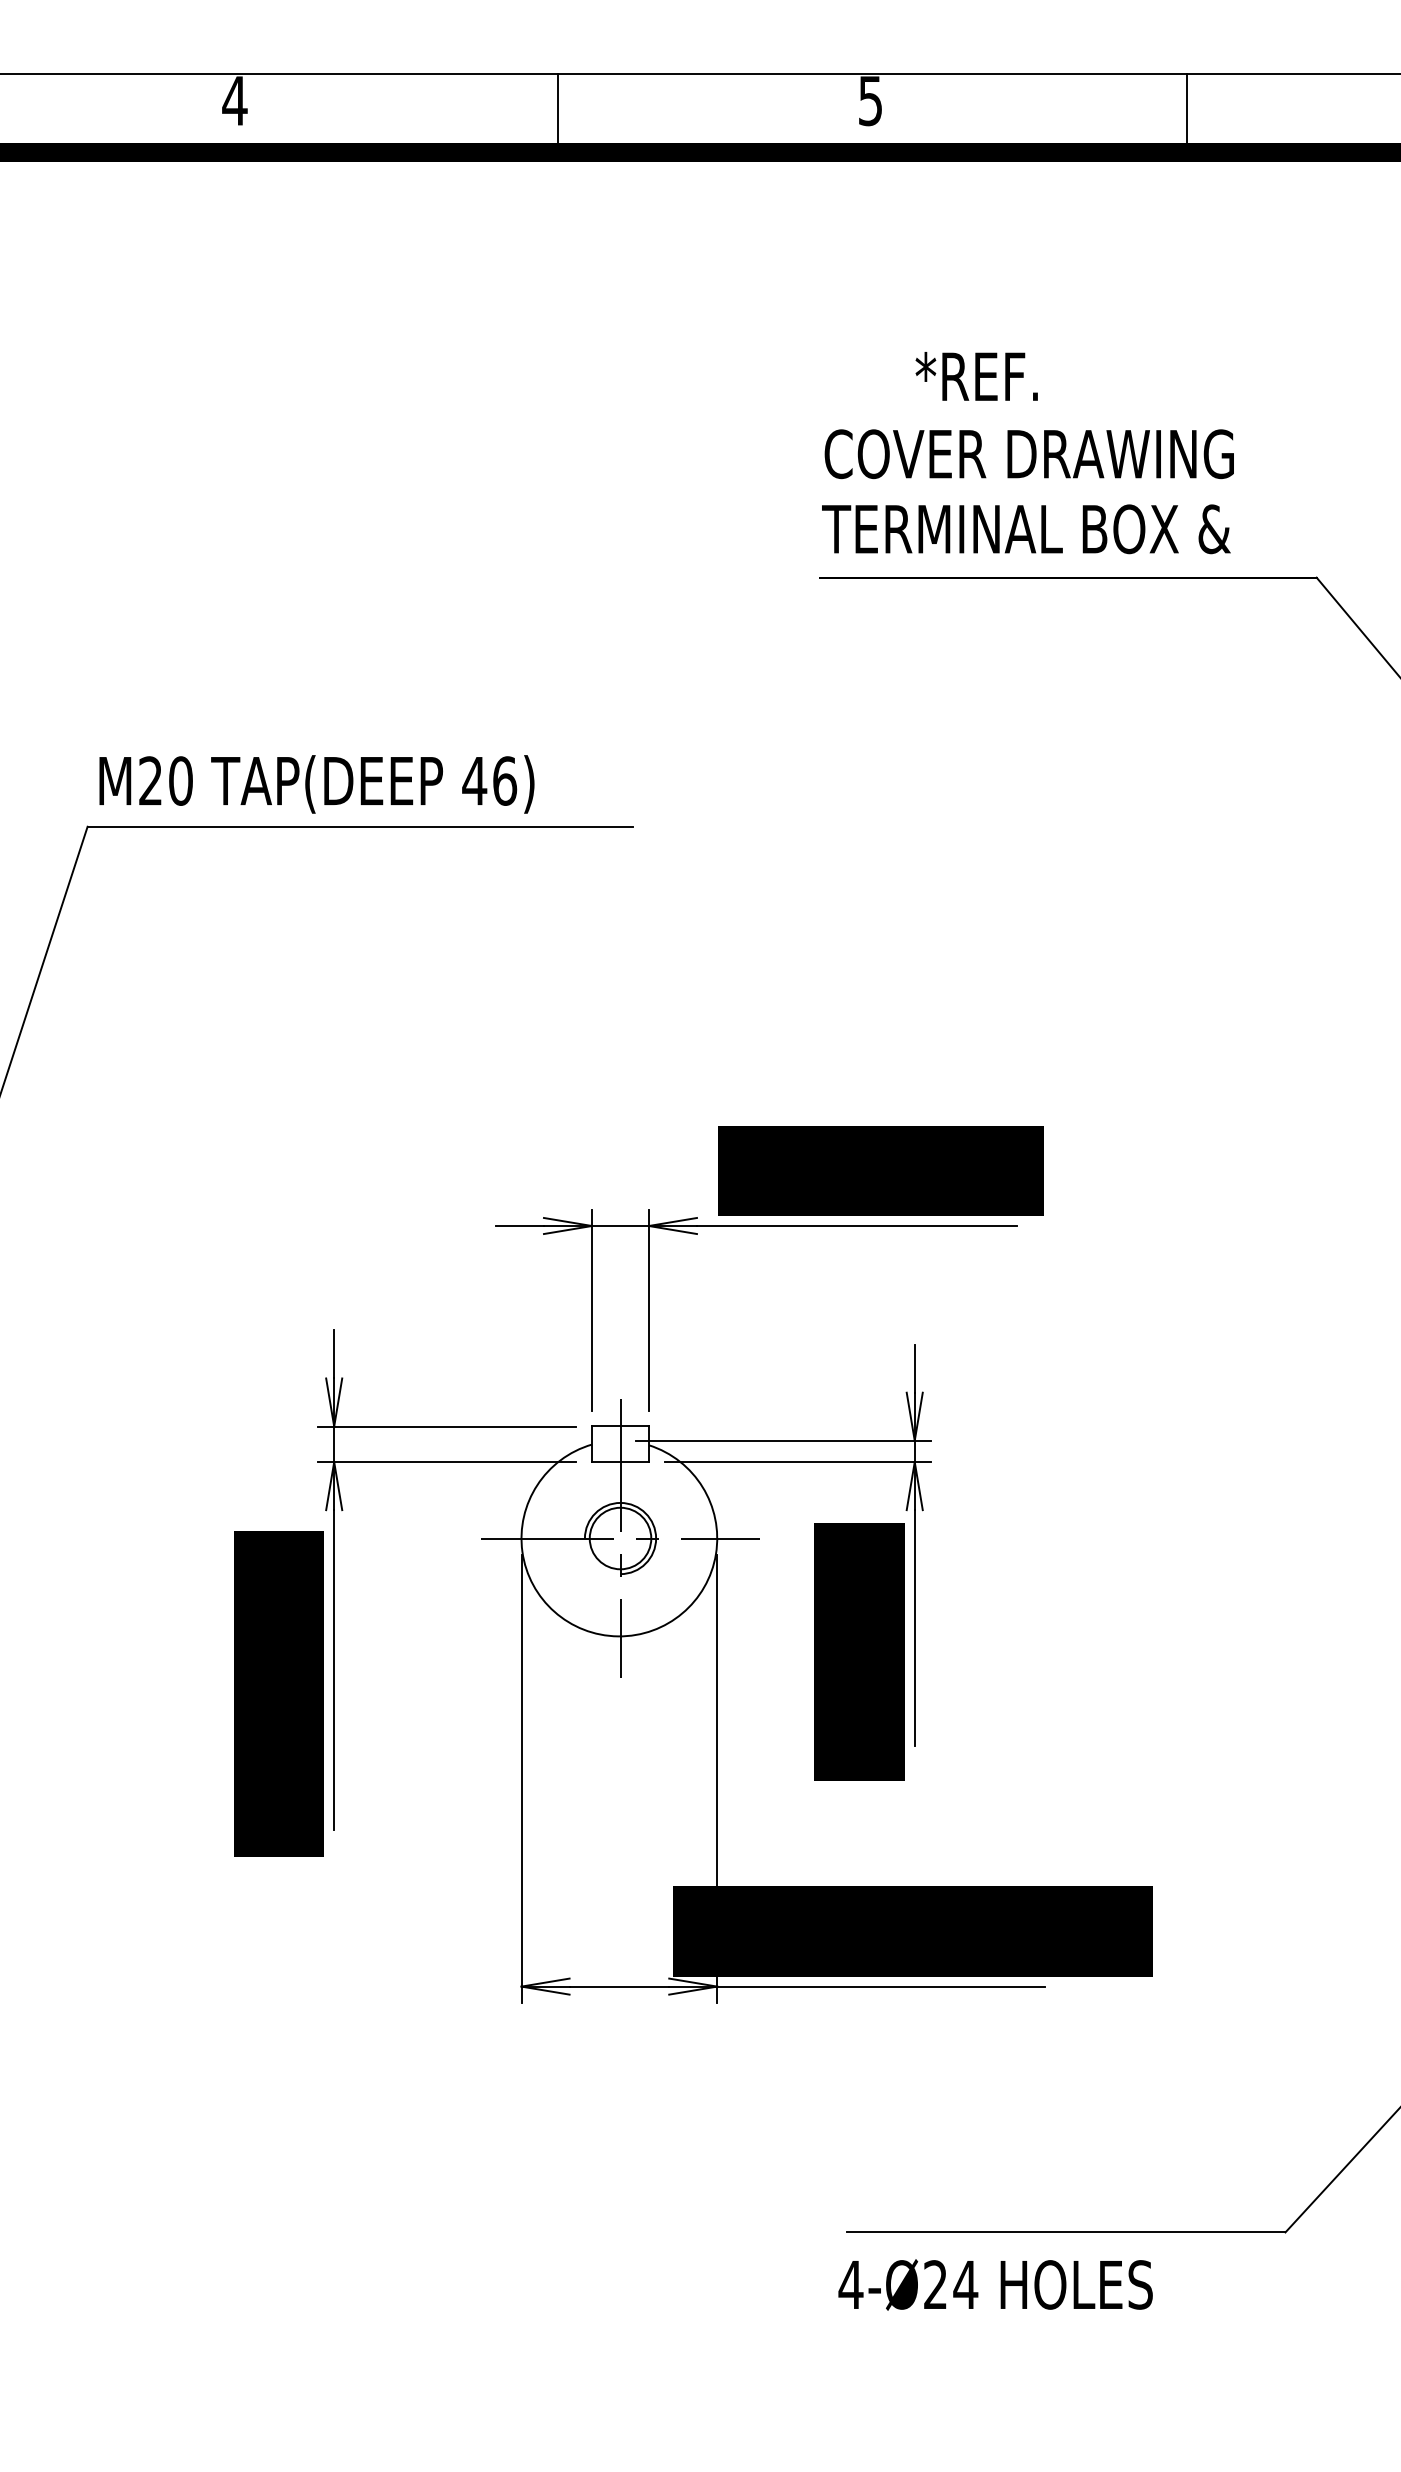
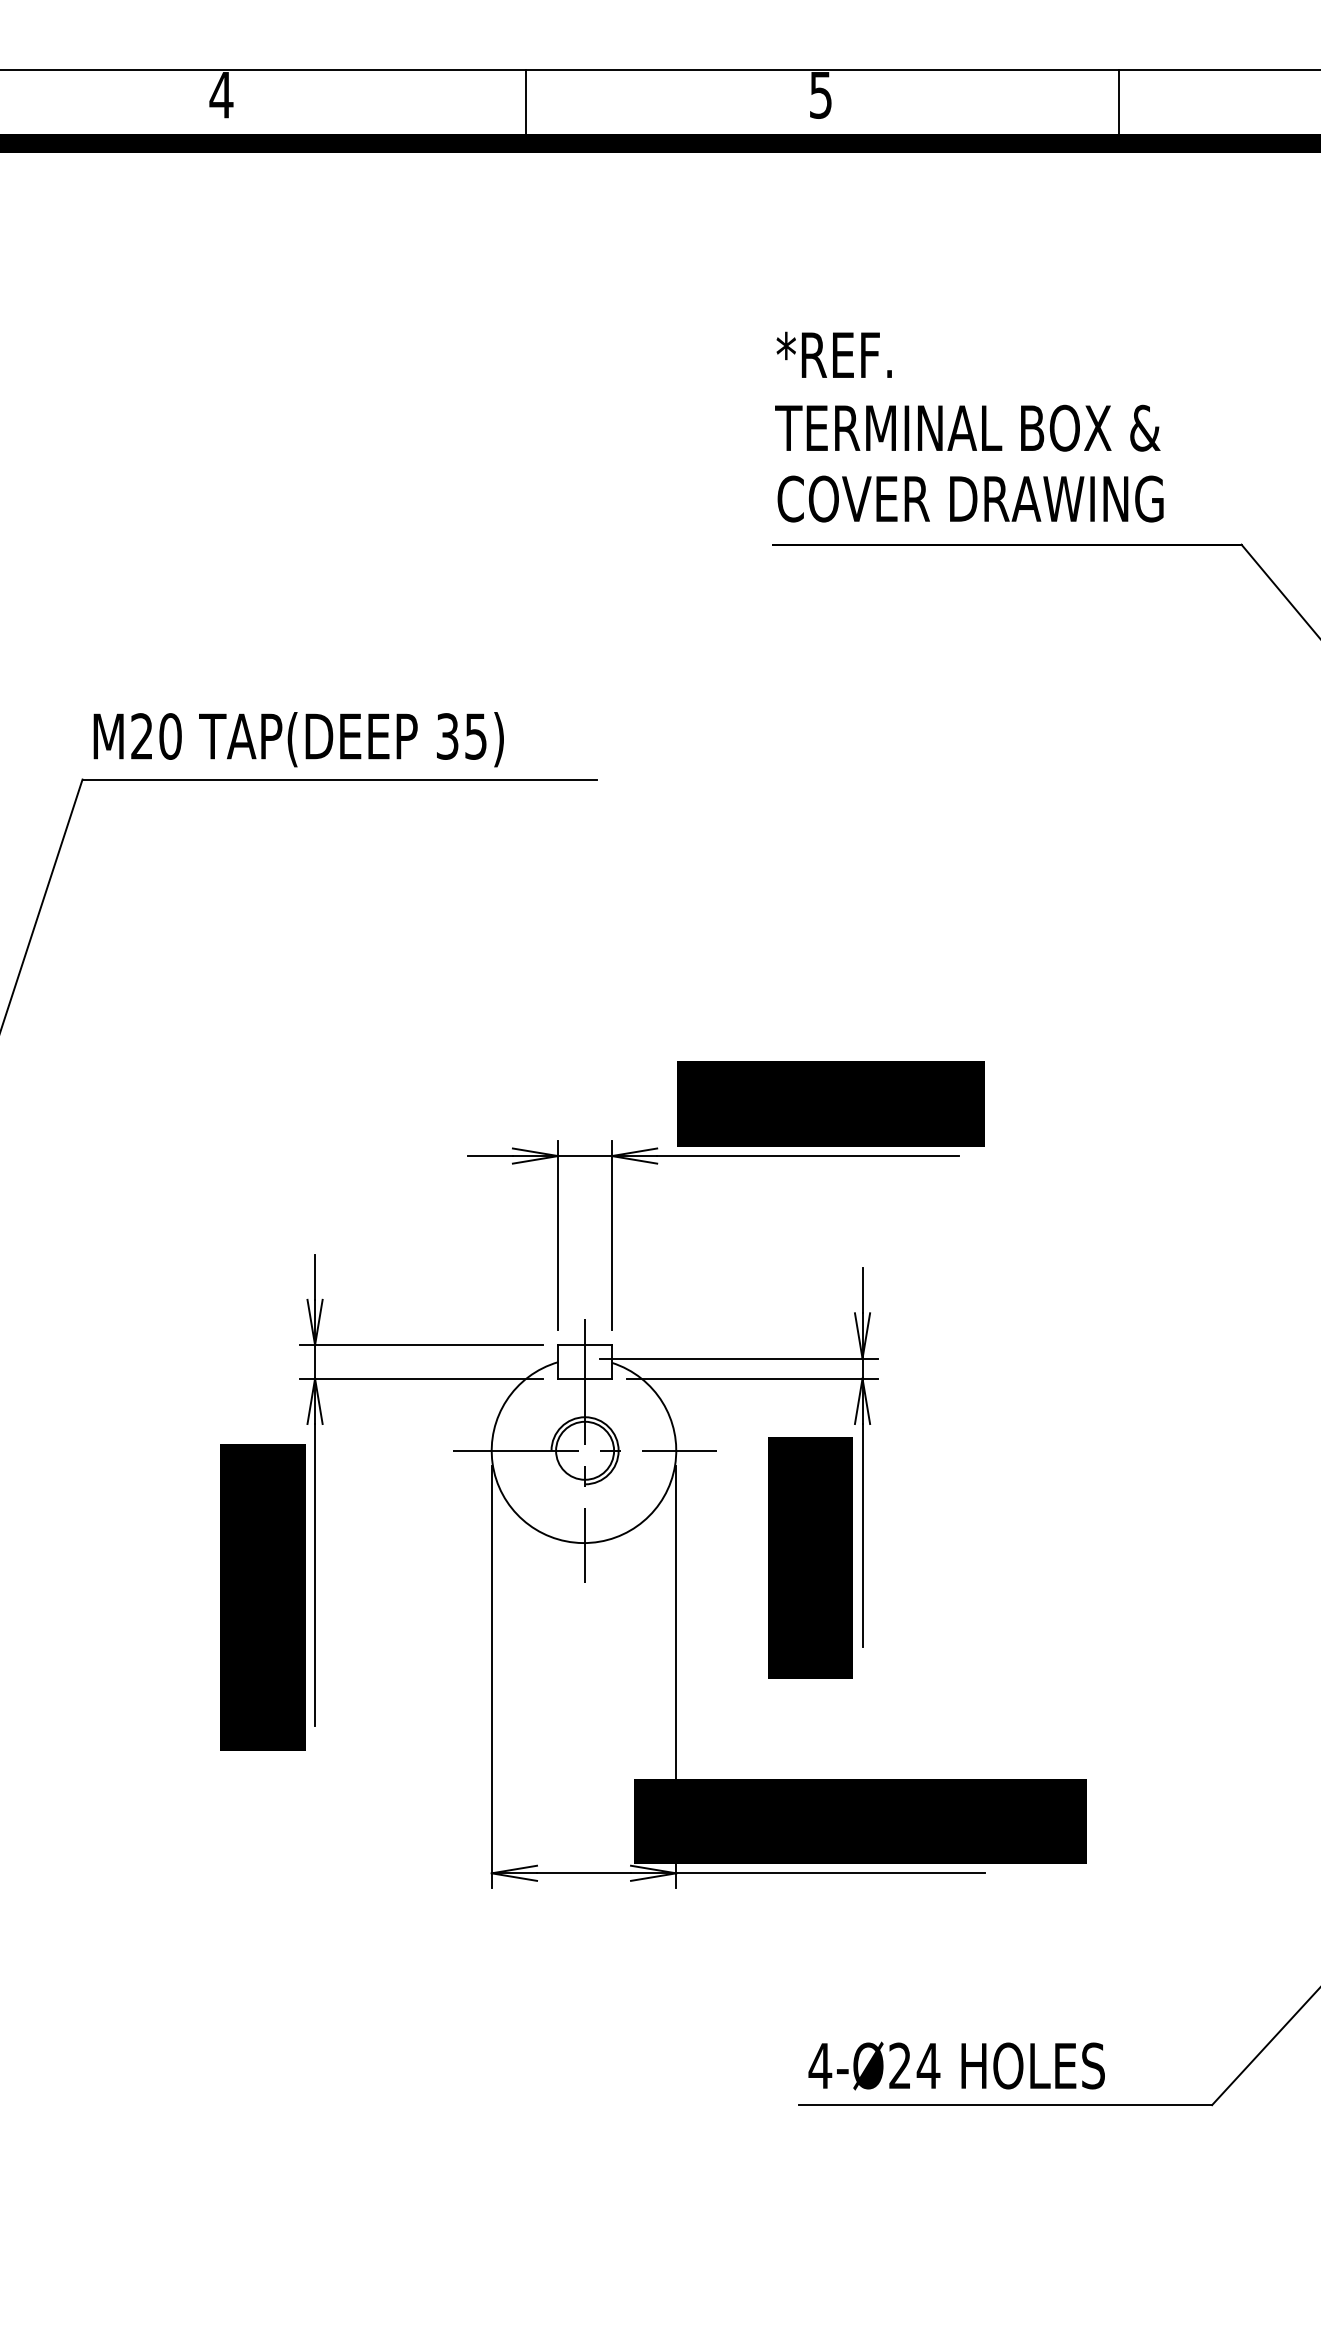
text: (976, 376) -> (834, 354), moved
text: (1027, 454) -> (968, 428), COVER DRAWING -> TERMINAL BOX &
text: (1027, 529) -> (968, 499), TERMINAL BOX & -> COVER DRAWING
text: (489, 780) -> (461, 735), 46) -> 35)
text: (995, 2284) -> (956, 2065), moved

